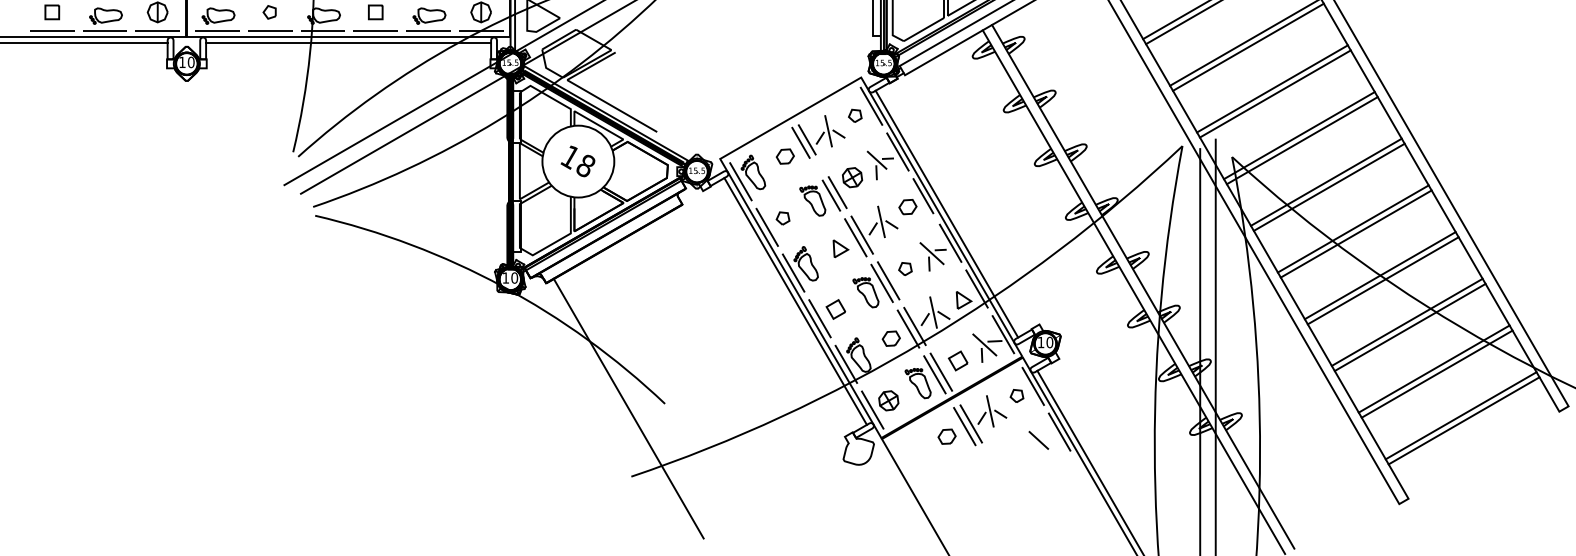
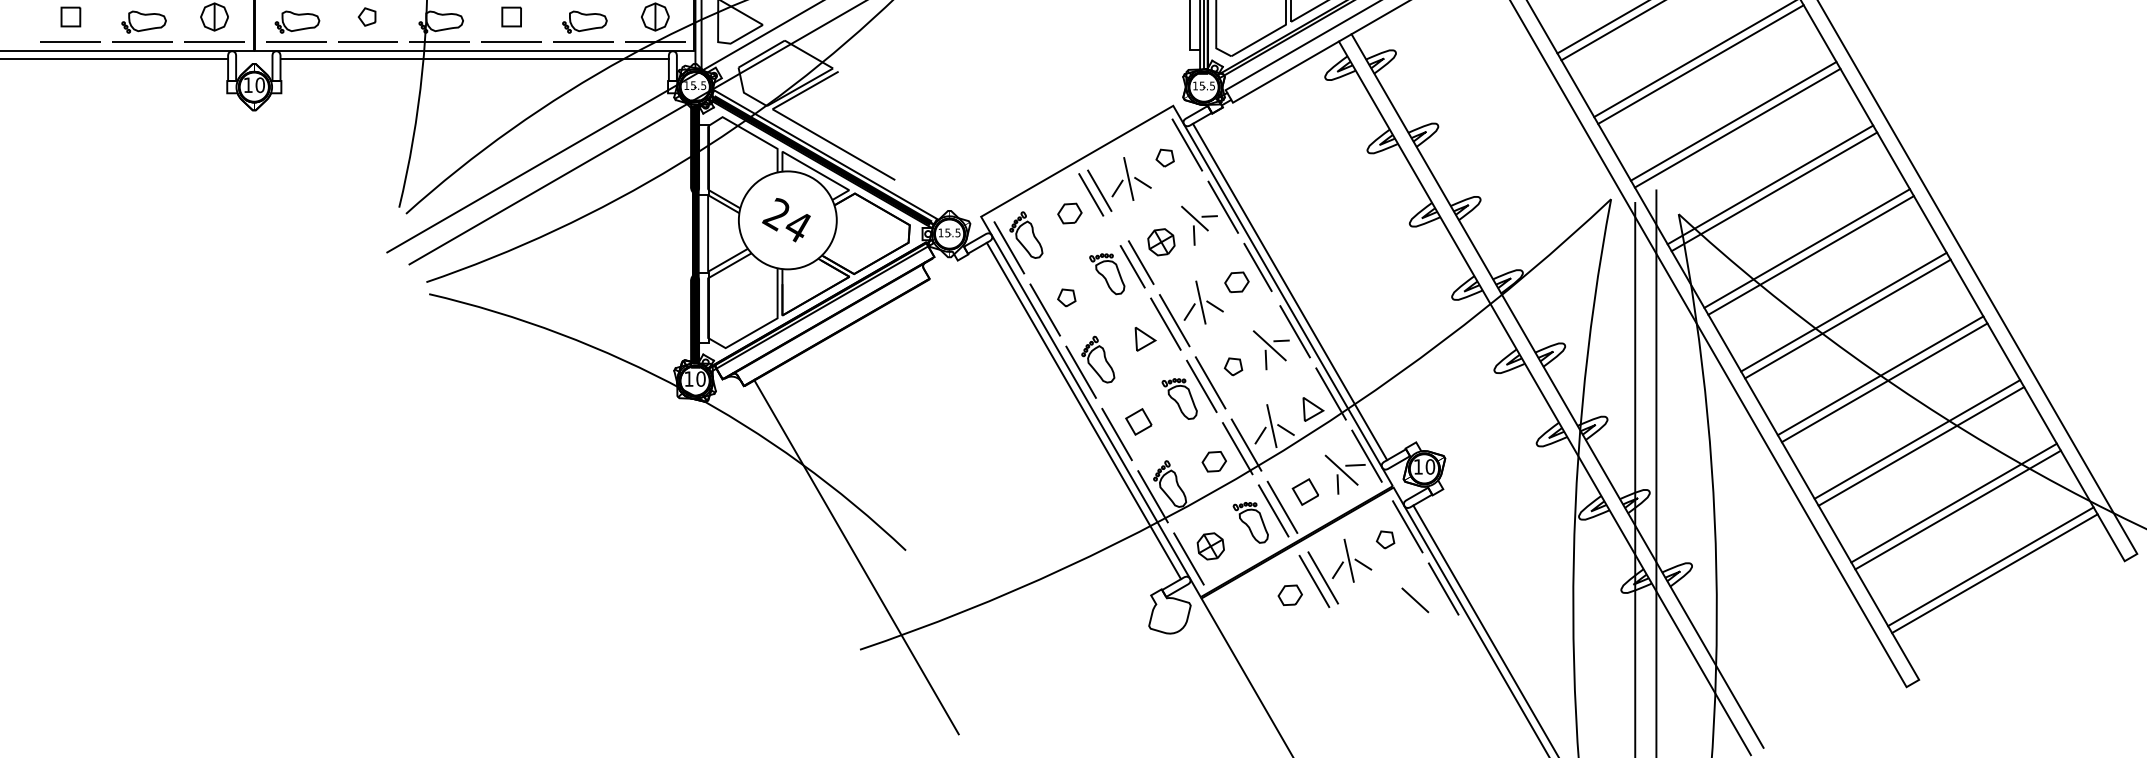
text: (577, 161) -> (786, 220), 18 -> 24

